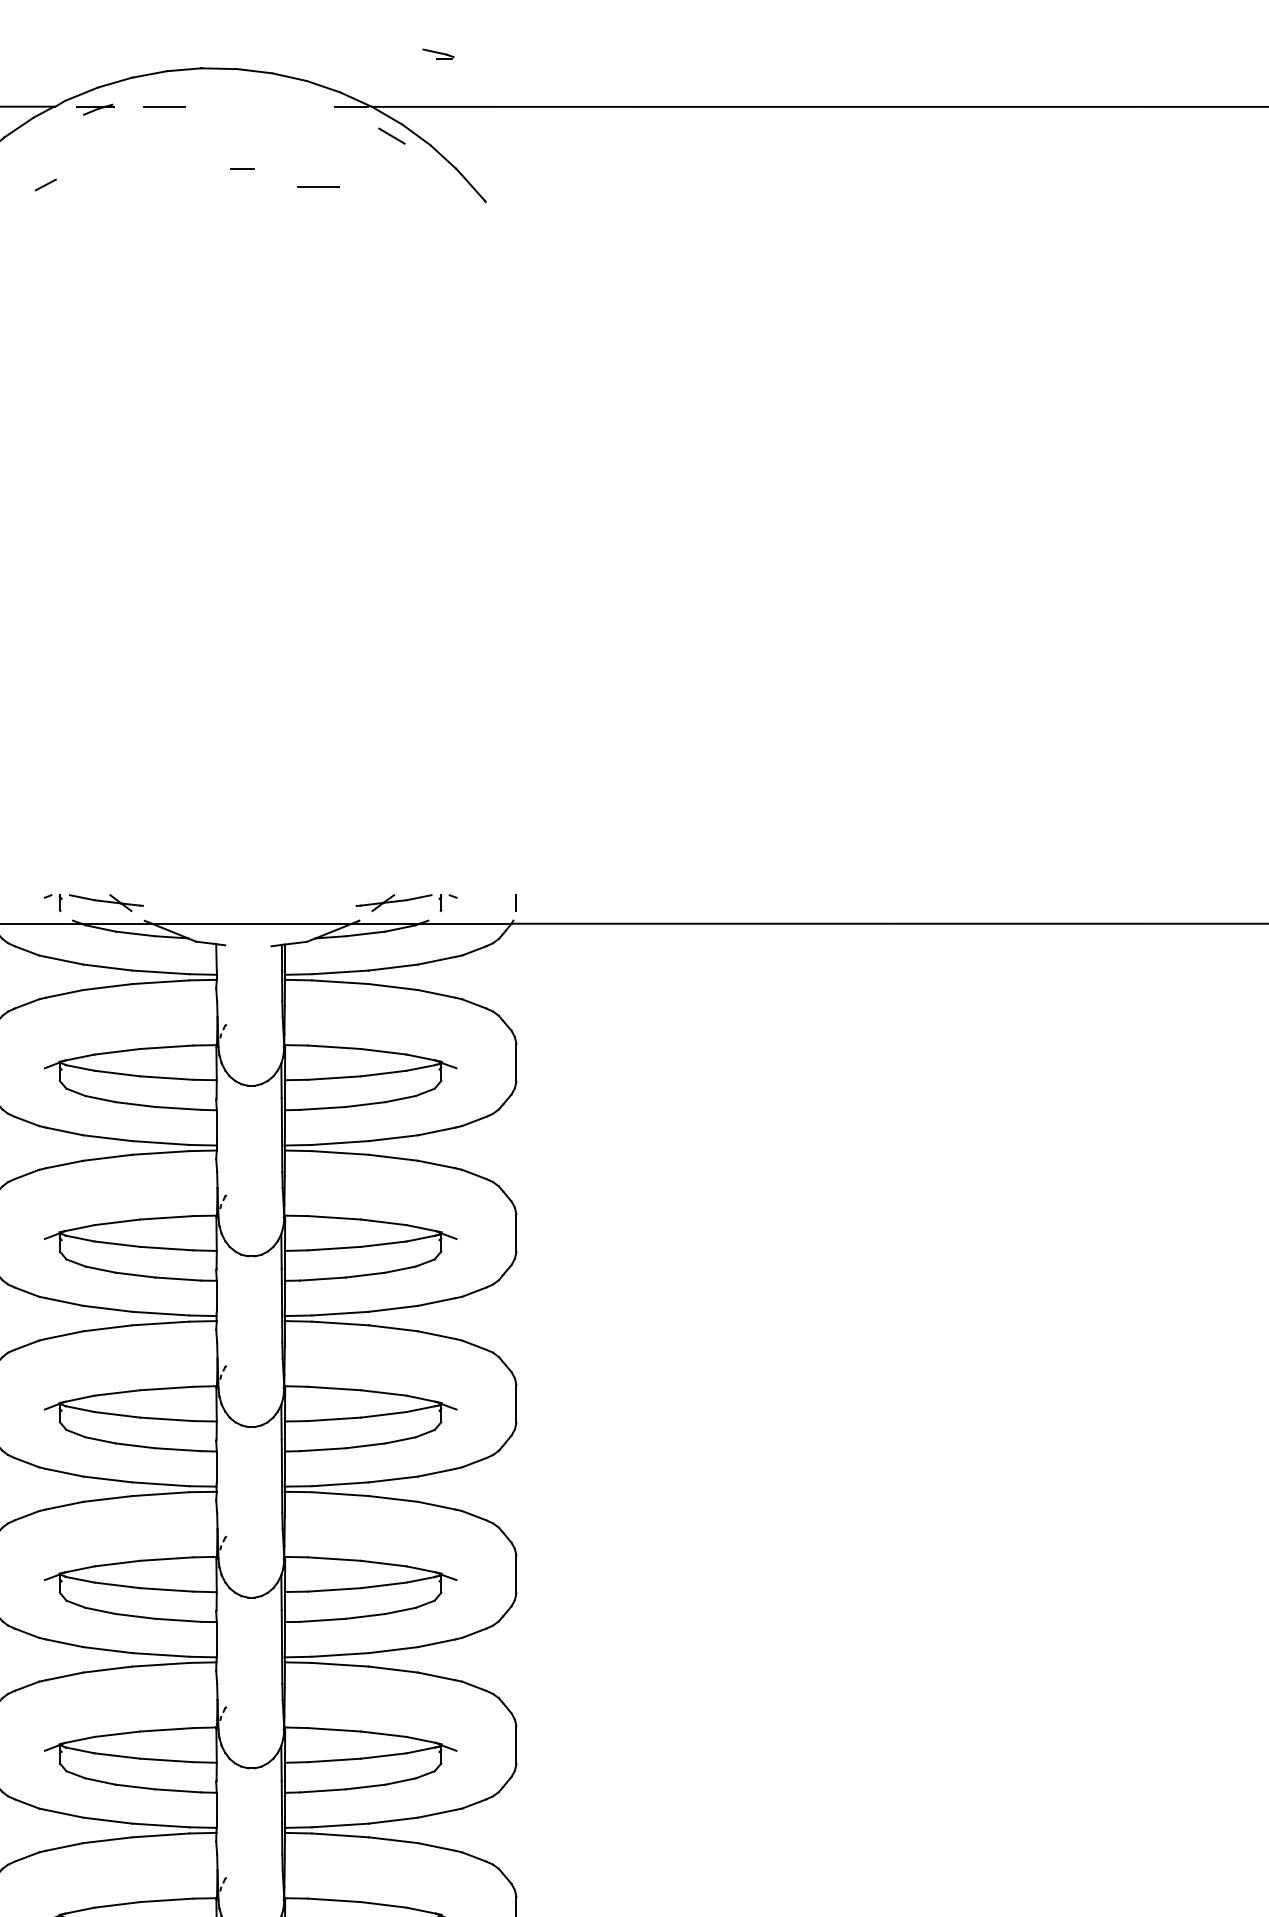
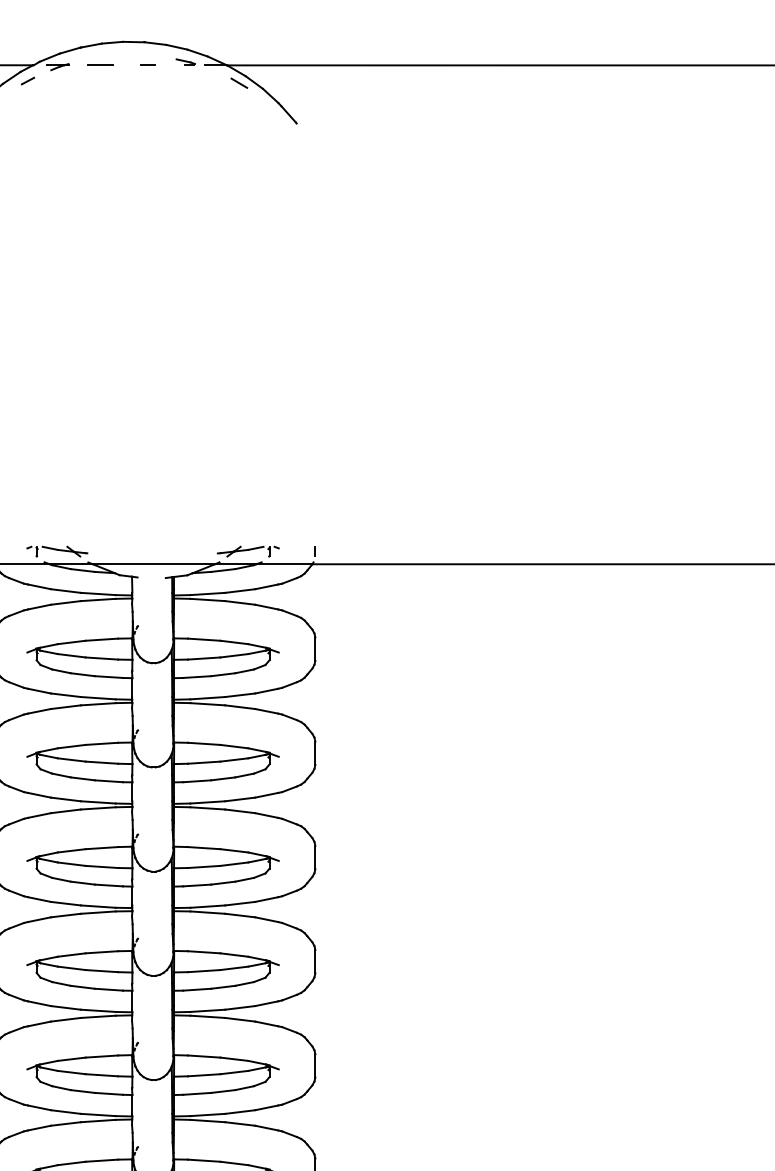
part: (438, 53) -> (185, 61), moved
line: (241, 167) -> (147, 64), moved
line: (45, 184) -> (27, 80), moved
line: (318, 185) -> (194, 113), removed

